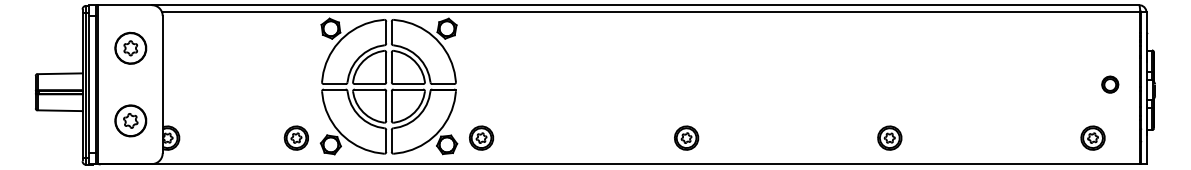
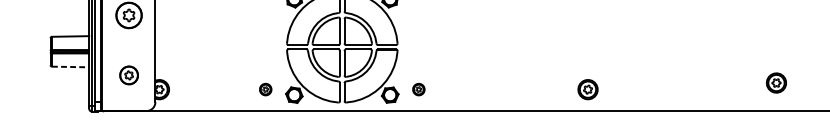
line: (60, 110) -> (71, 66), solid -> dashed
part: (130, 120) -> (128, 75), size x0.7
part: (295, 137) -> (265, 89), size x0.6
part: (481, 137) -> (418, 89), size x0.6
part: (889, 137) -> (776, 82), moved

